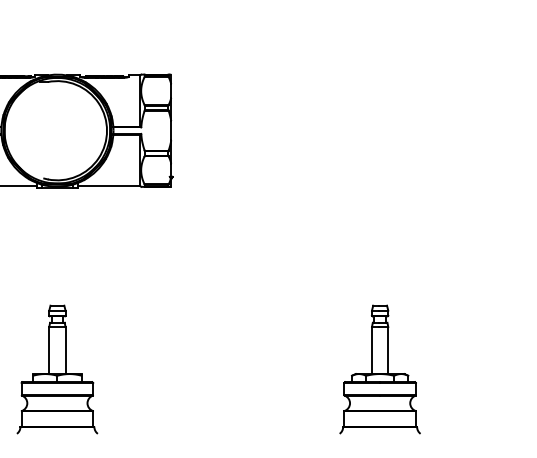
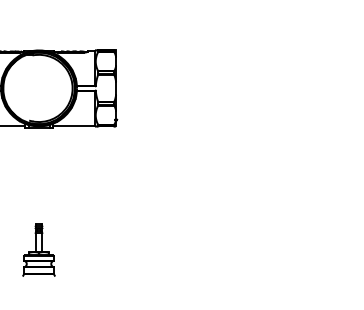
part: (56, 369) -> (38, 250), size x0.6
part: (379, 369) -> (257, 250), removed

